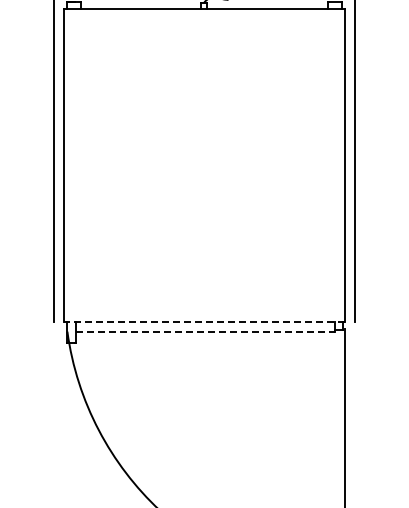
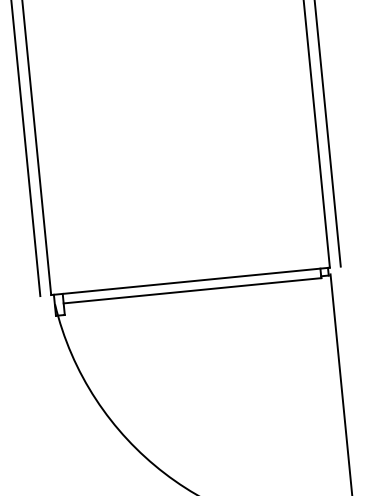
line: (204, 322) -> (190, 281), dashed -> solid
line: (206, 331) -> (193, 290), dashed -> solid

